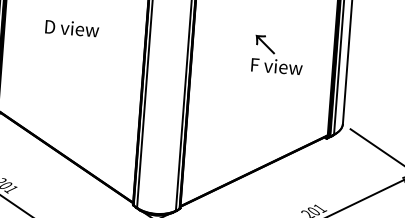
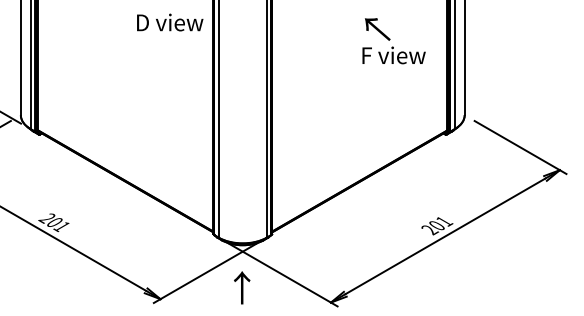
text: (72, 28) -> (170, 22), moved
text: (277, 55) -> (393, 41), moved

